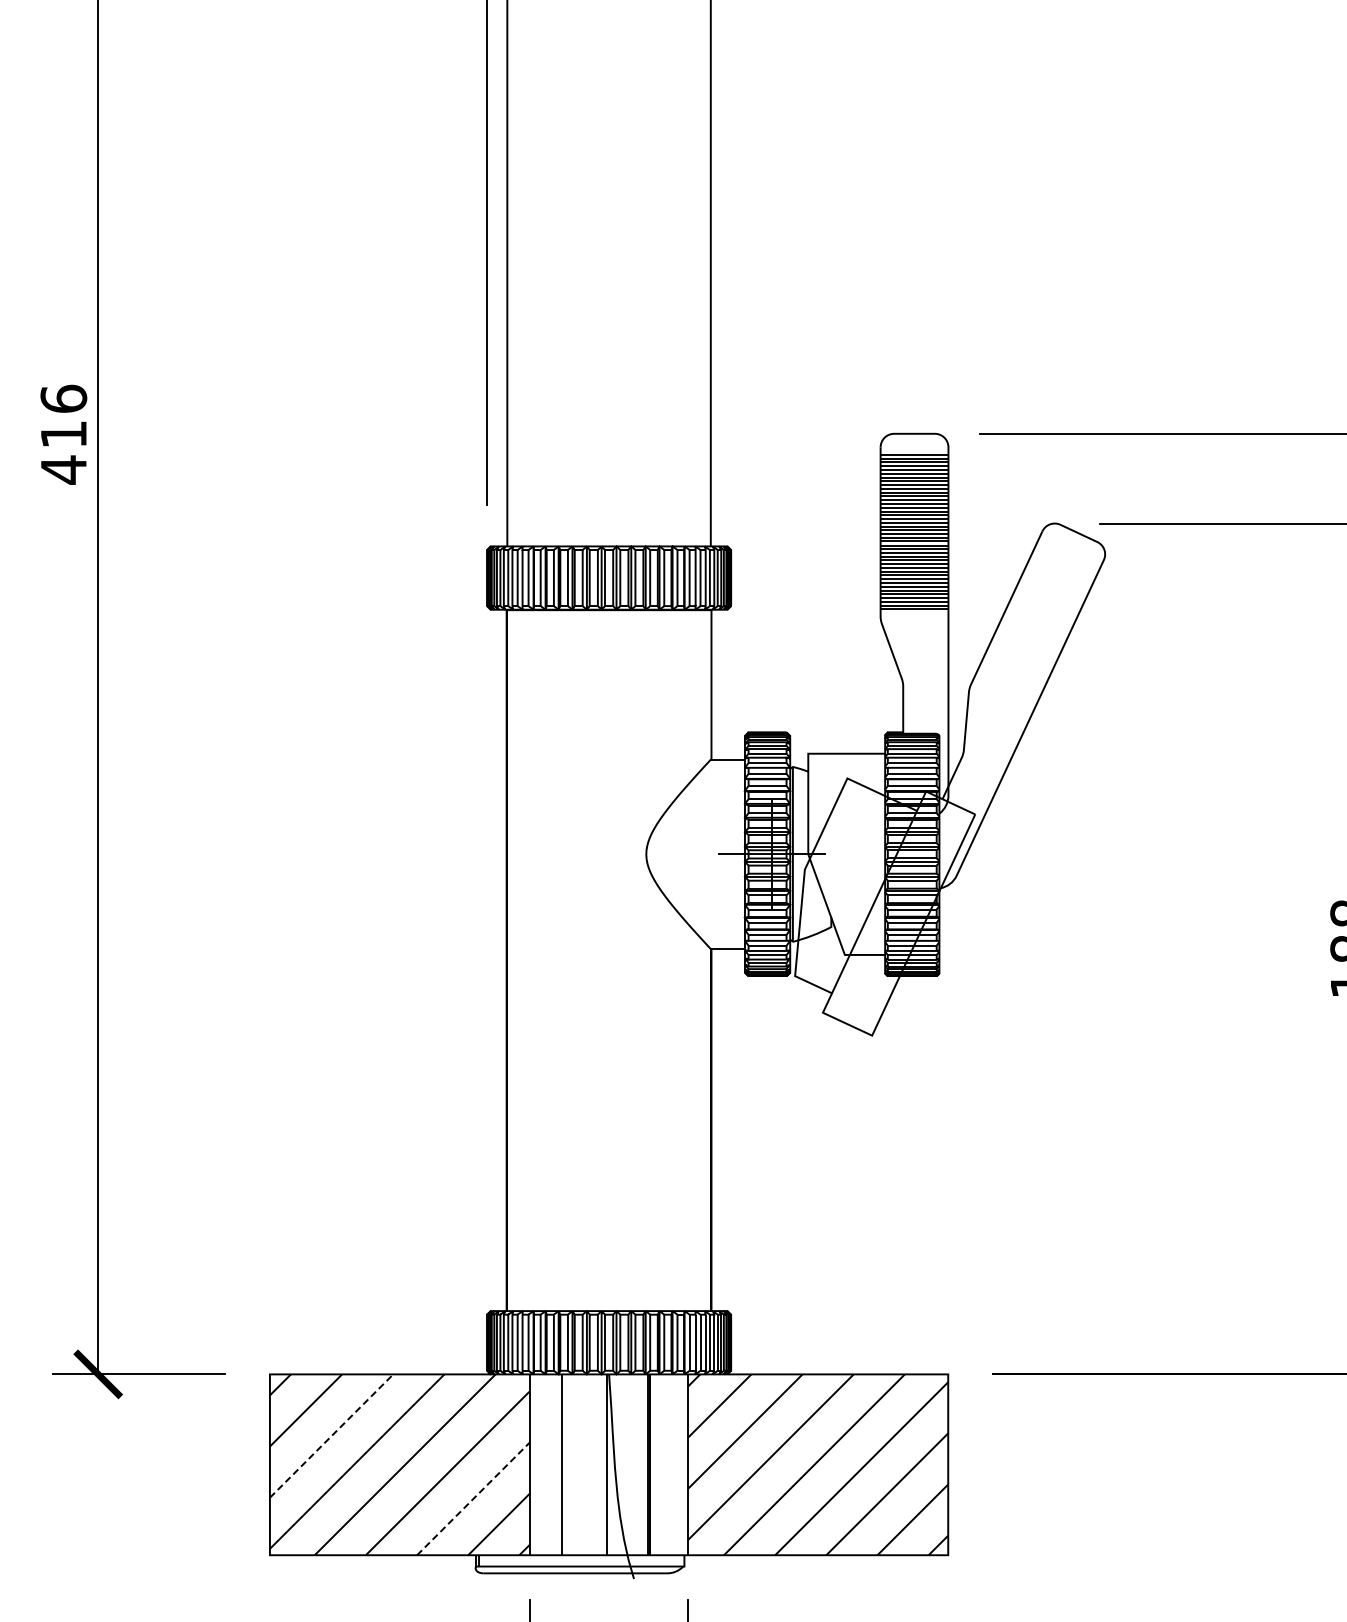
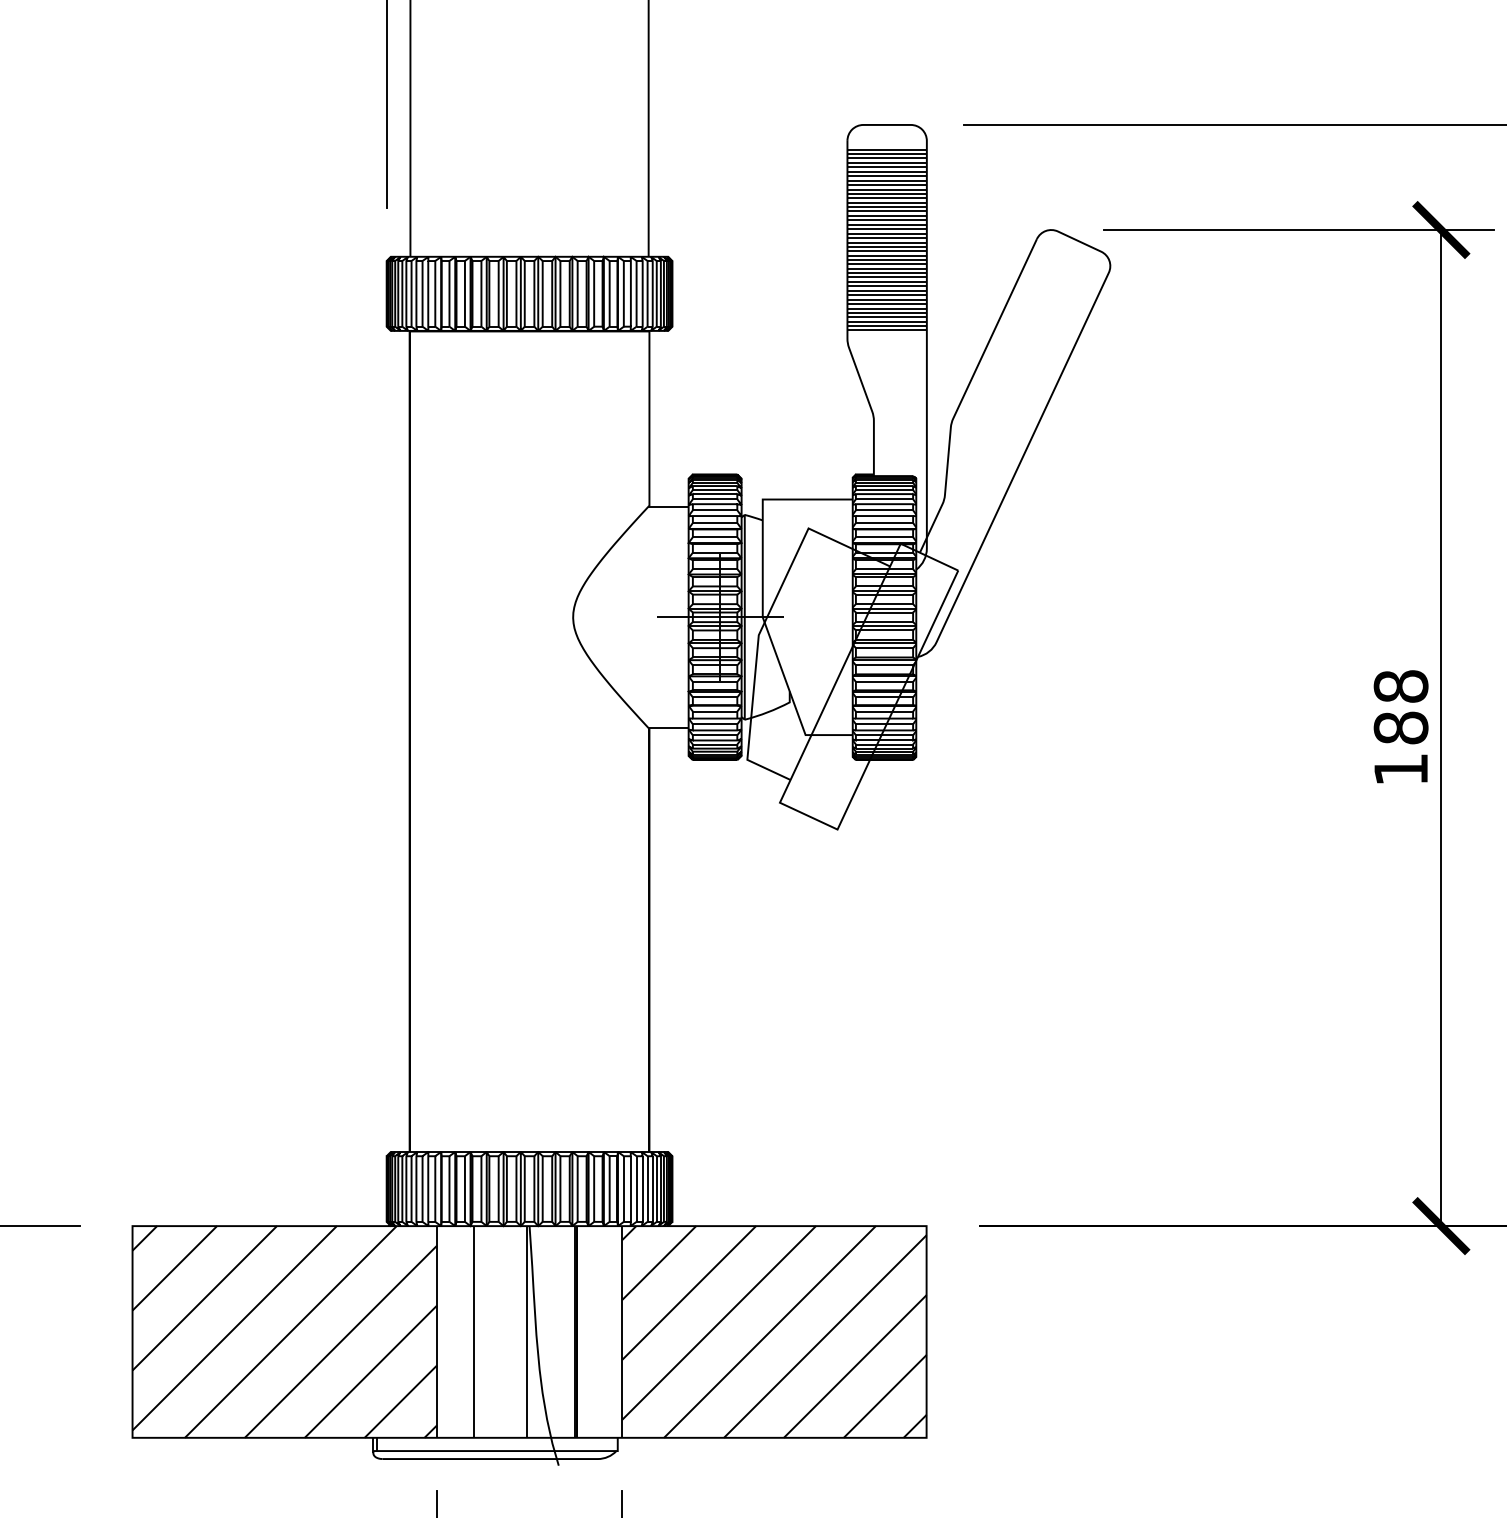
line: (331, 1435) -> (204, 1297), dashed -> solid
line: (473, 1498) -> (370, 1371), dashed -> solid

